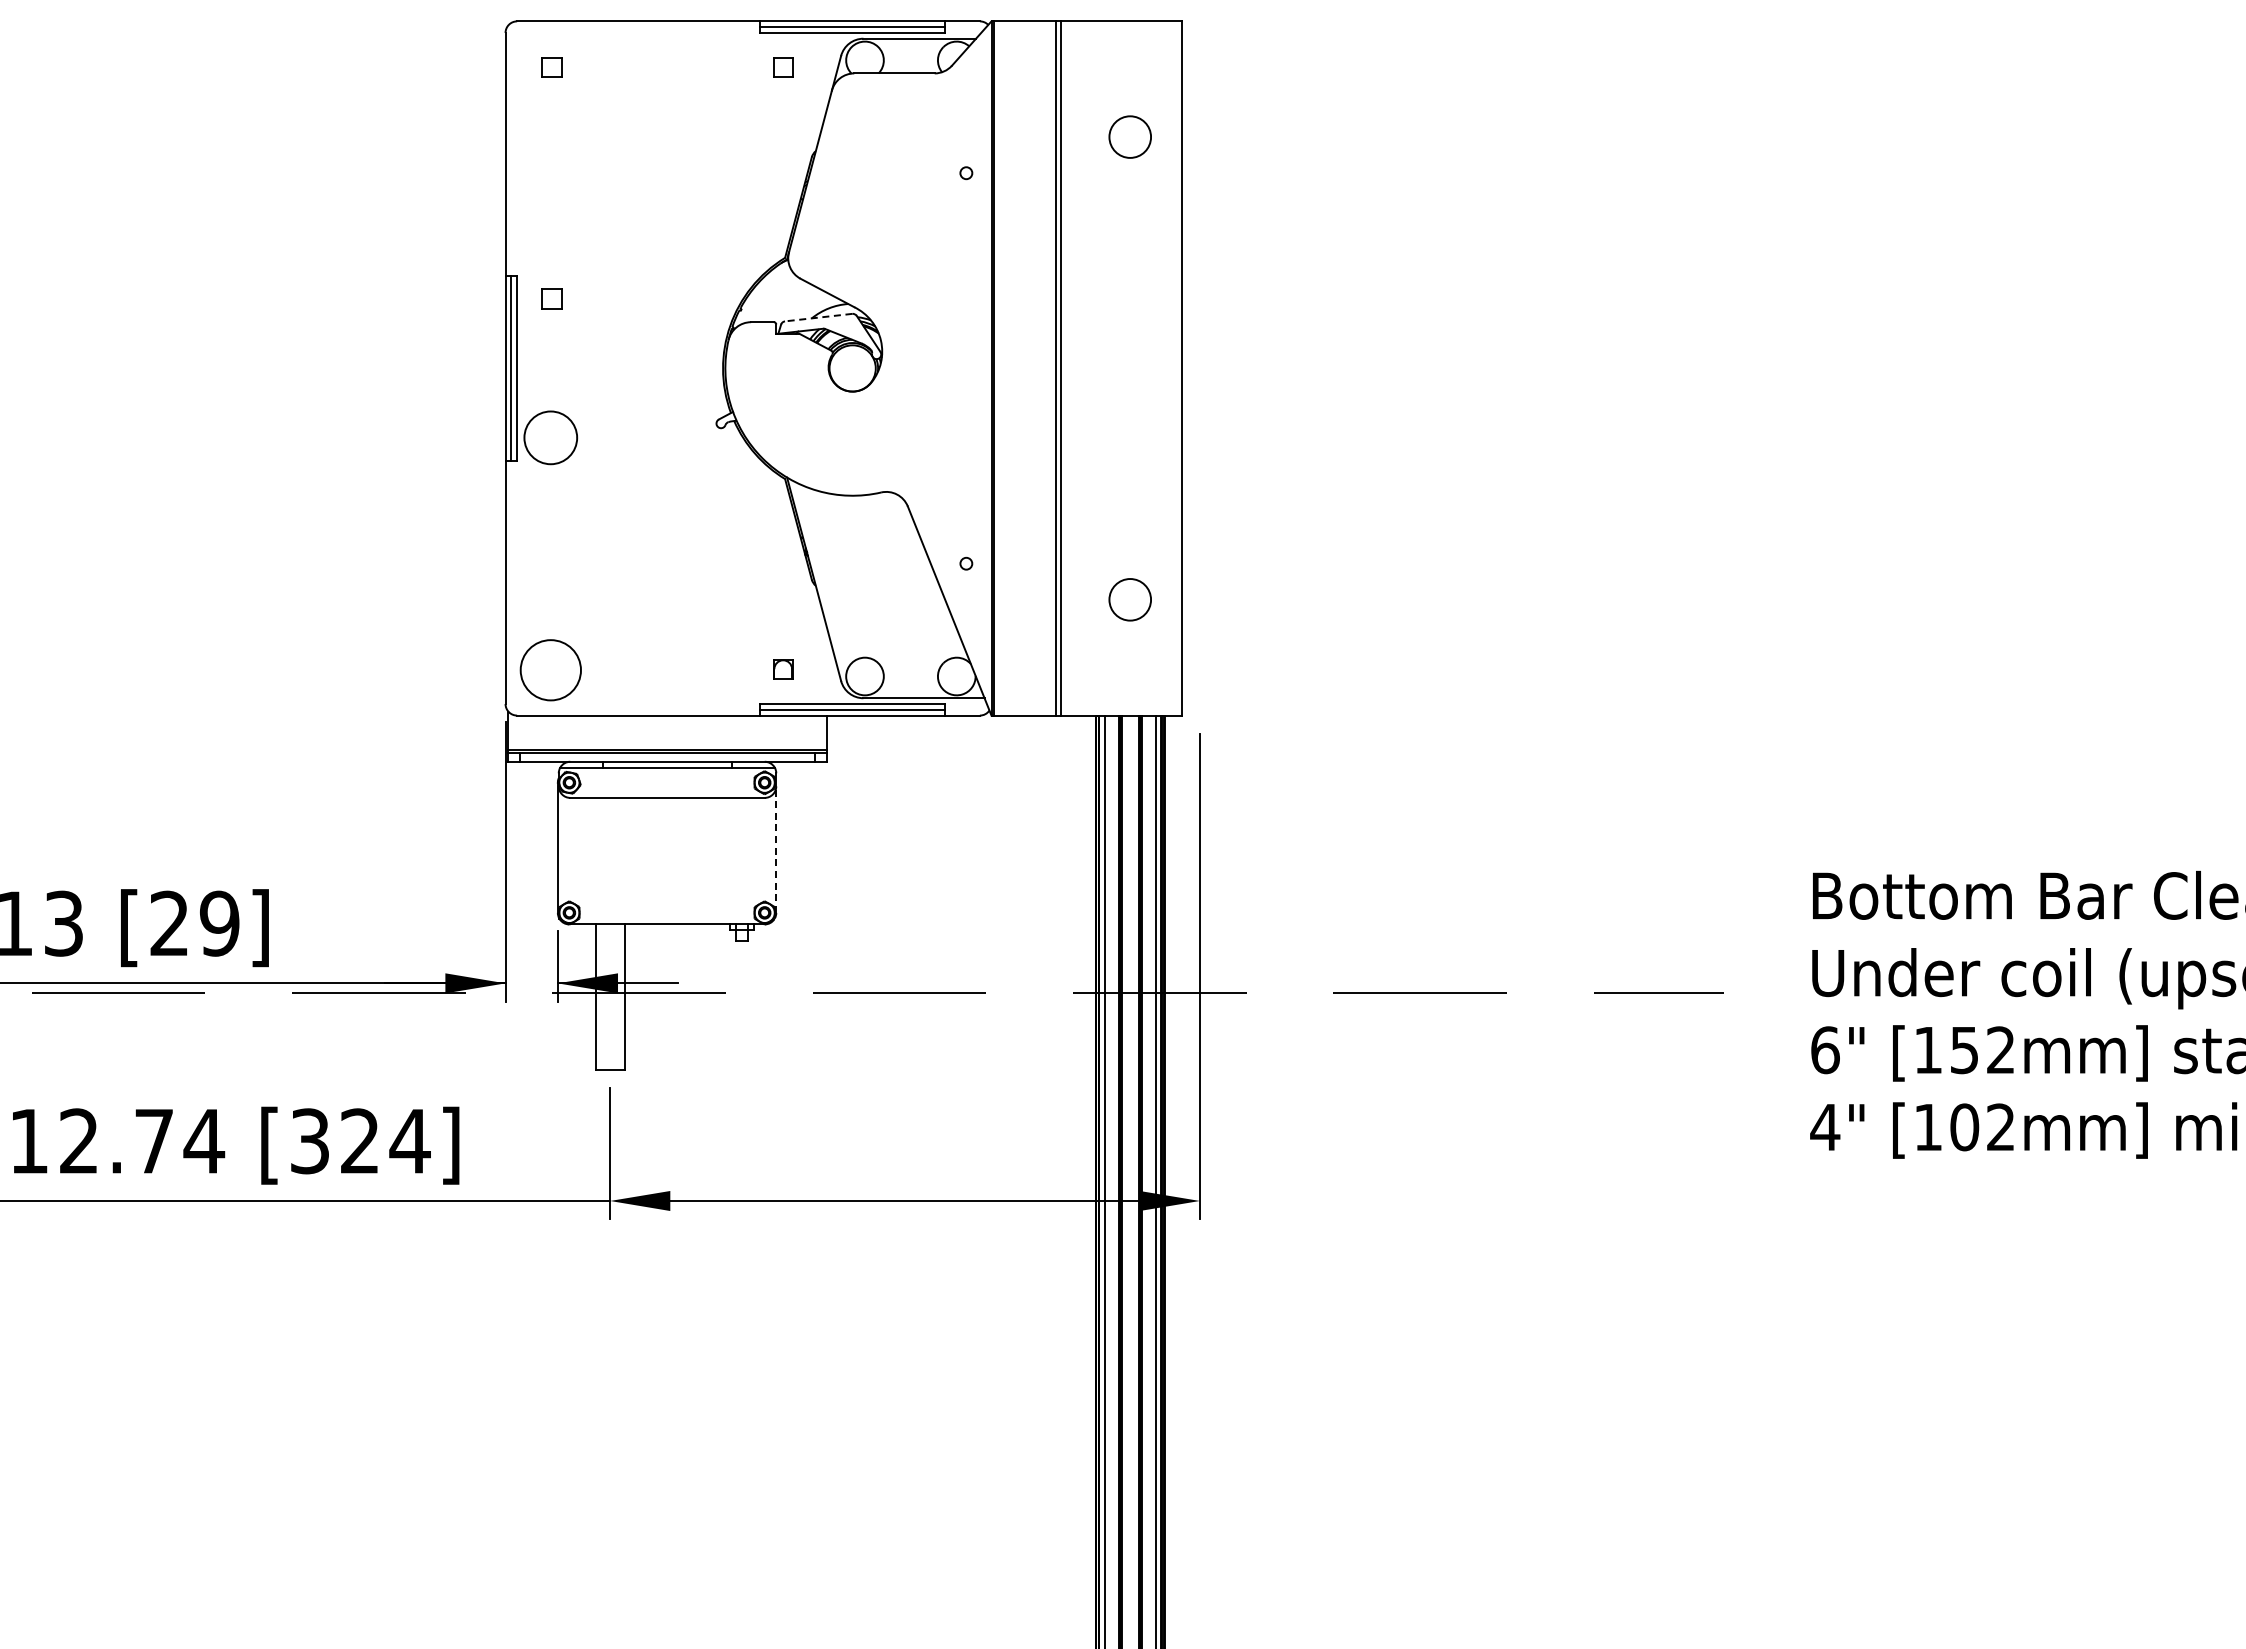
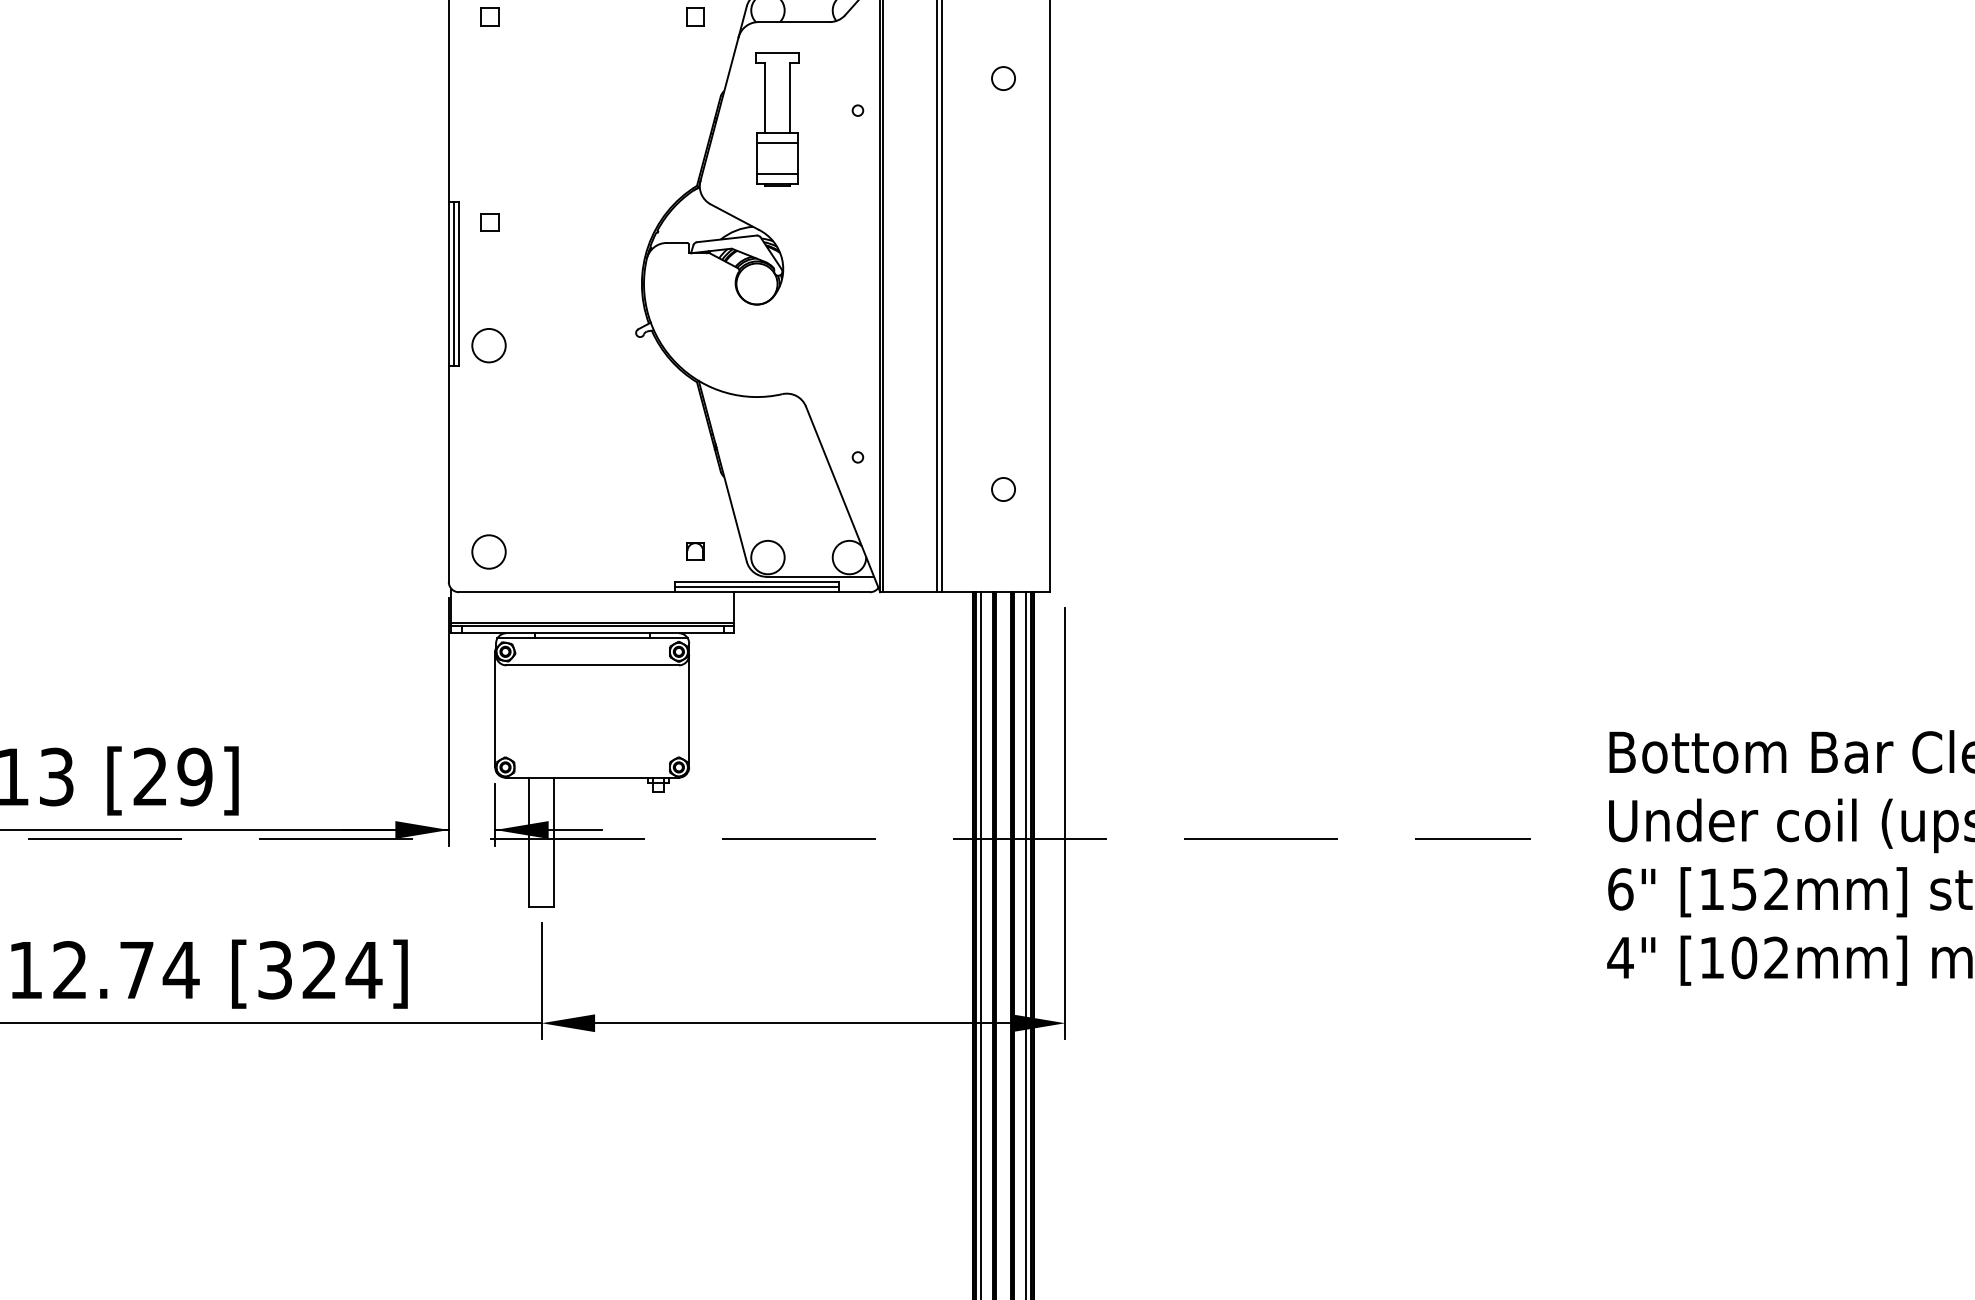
circle: (1130, 136) -> (1003, 78), size x0.62
part: (875, 183) -> (777, 119), added
line: (818, 317) -> (726, 238), dashed -> solid
circle: (550, 437) -> (488, 345), size x0.71
circle: (1130, 599) -> (1003, 489), size x0.62
circle: (550, 670) -> (488, 552), size x0.62
line: (776, 849) -> (689, 711), dashed -> solid

